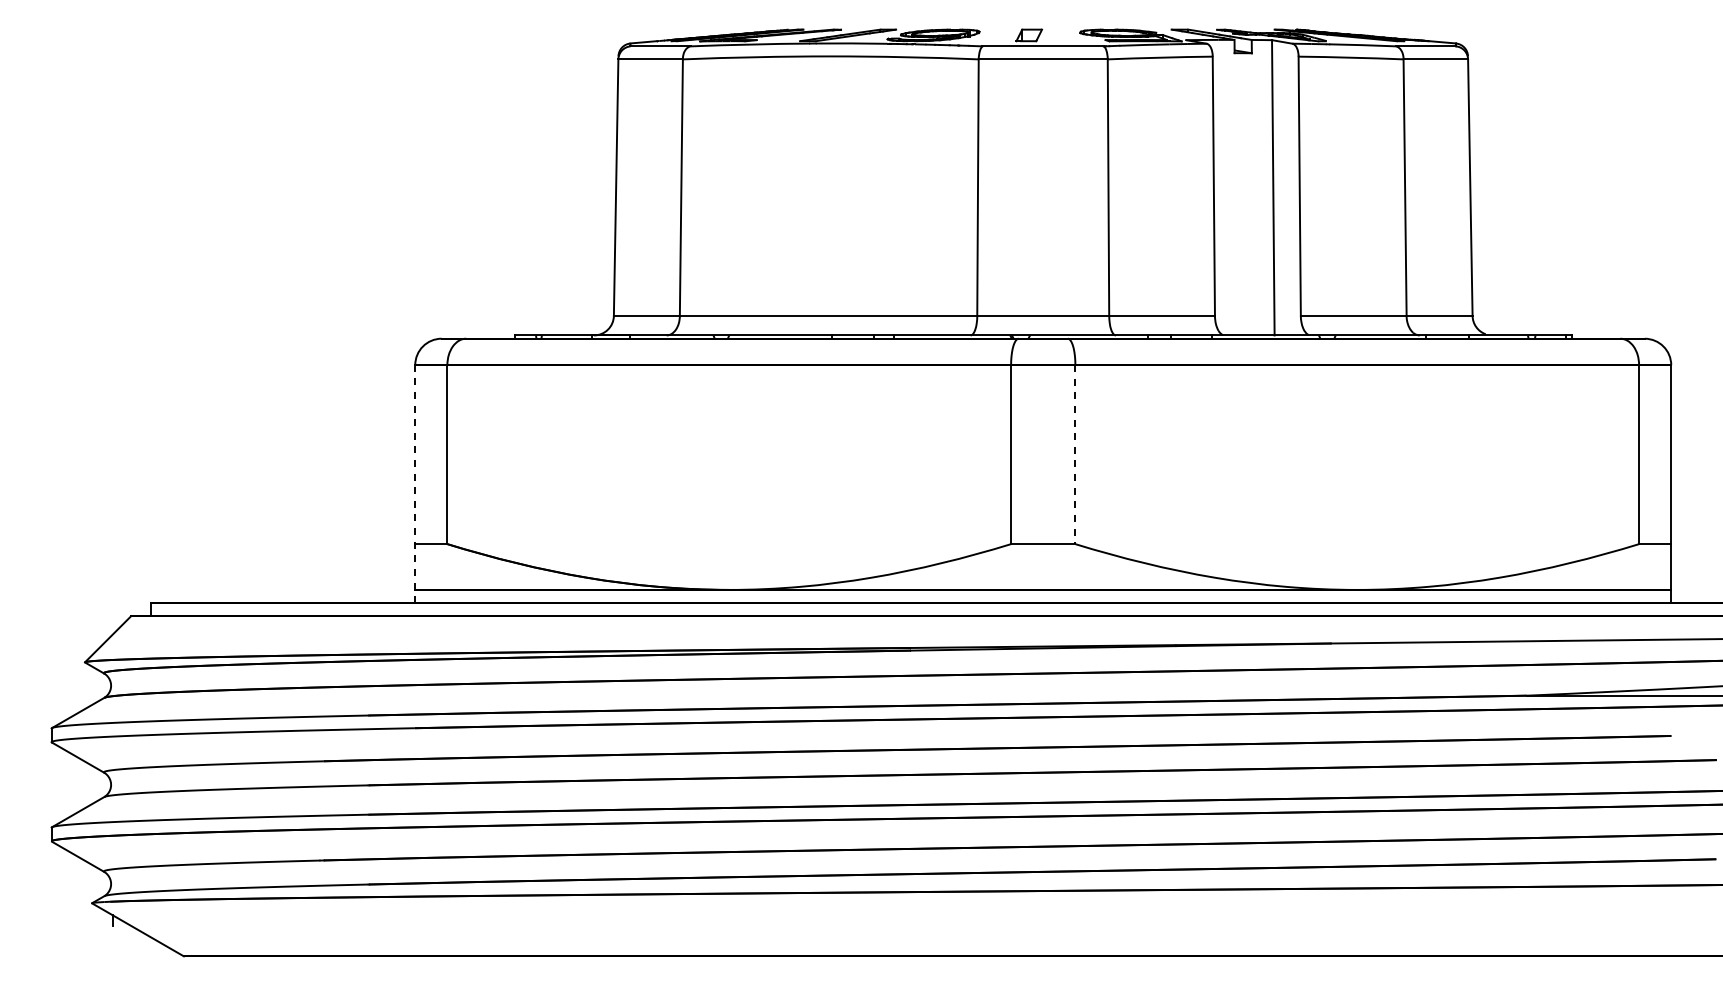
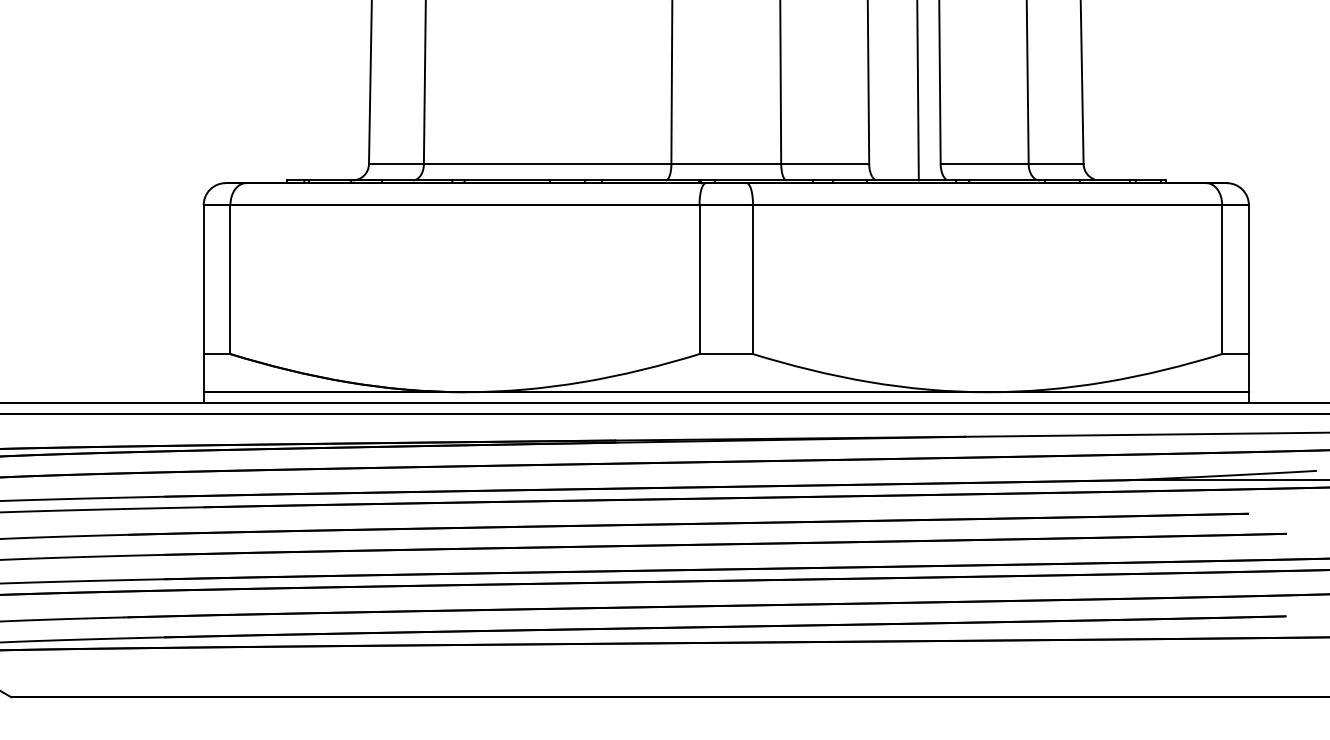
line: (1075, 455) -> (753, 280), dashed -> solid
line: (415, 484) -> (203, 304), dashed -> solid

